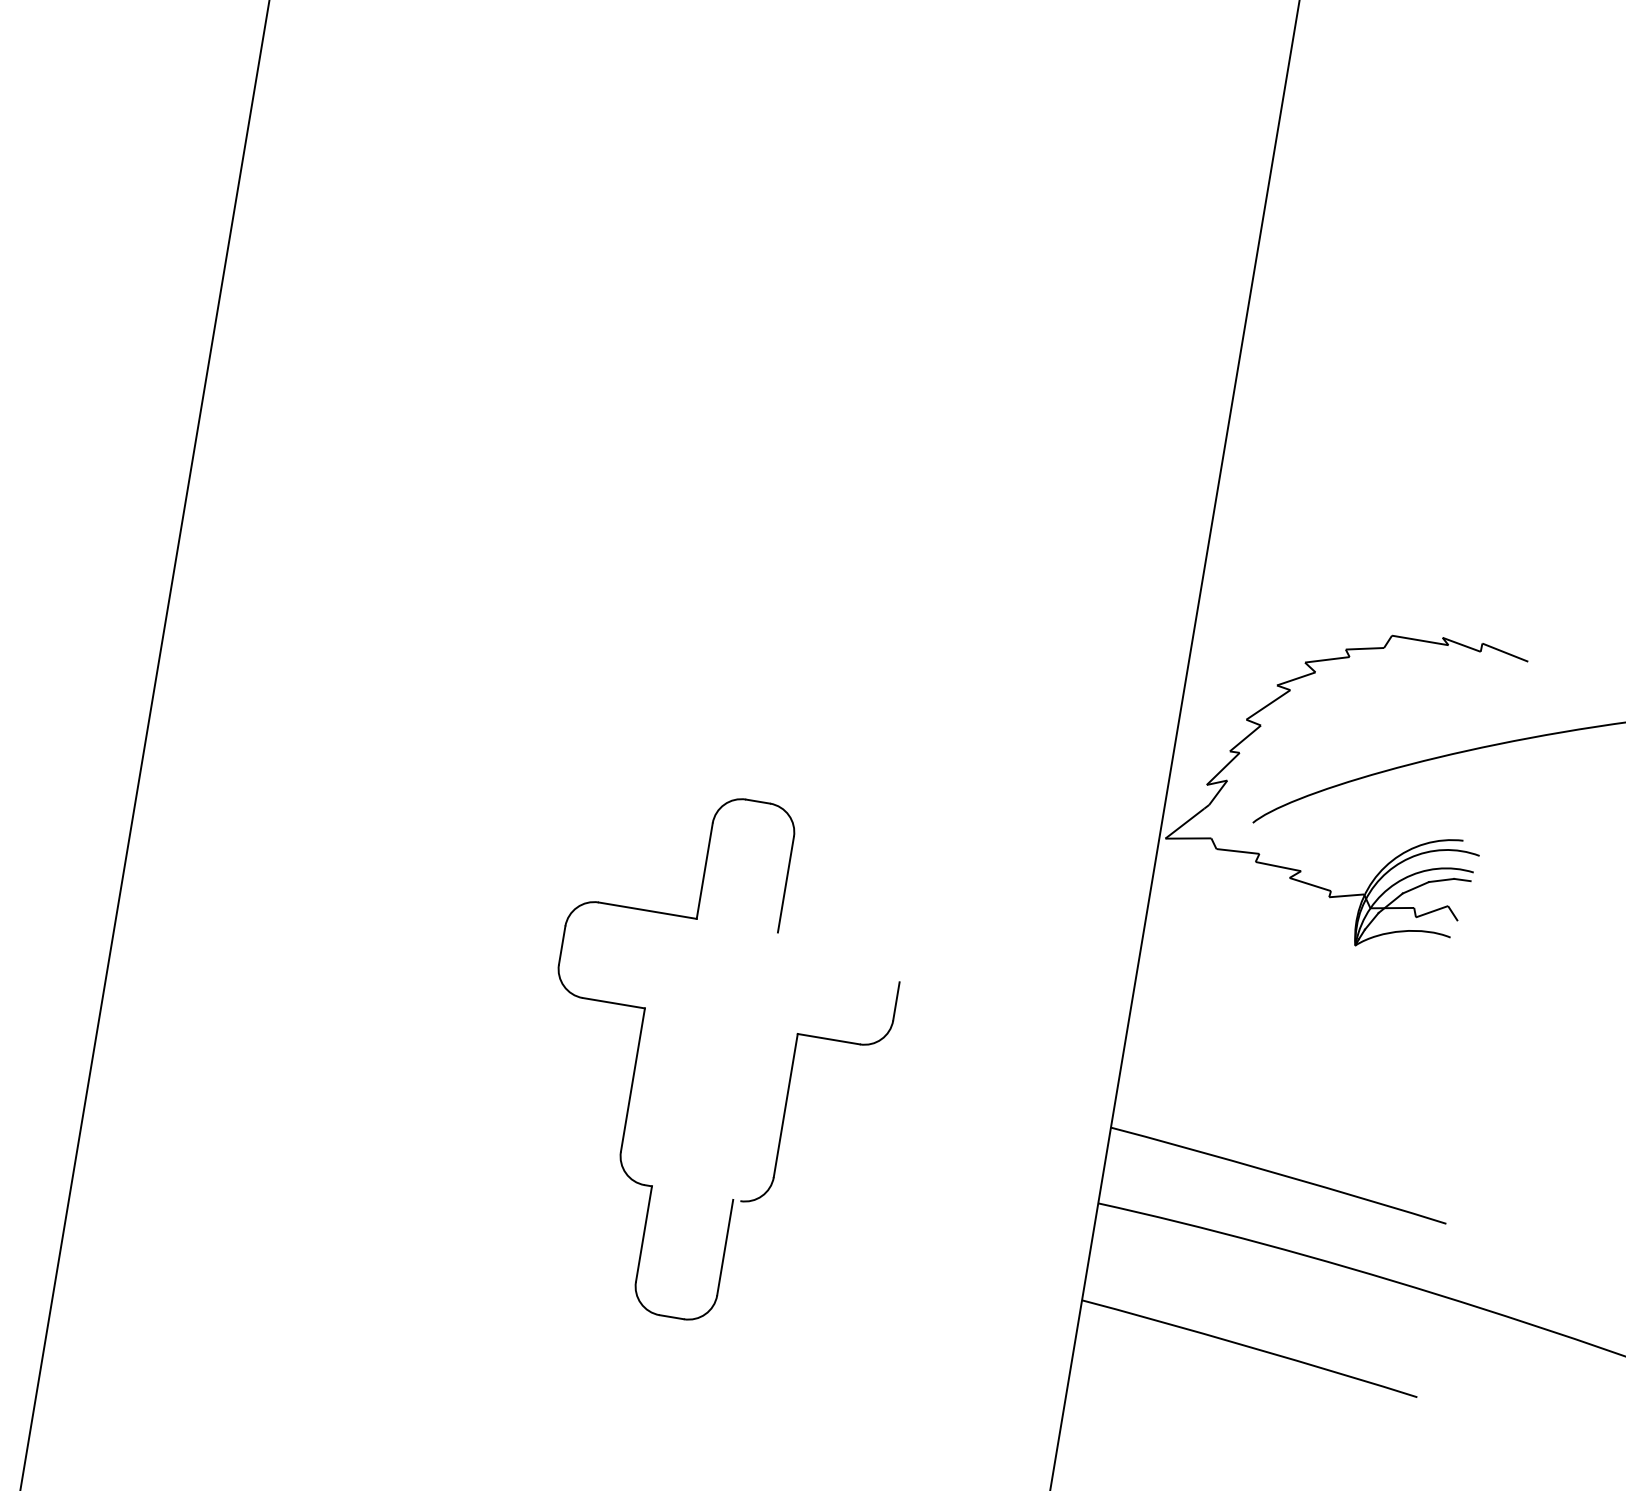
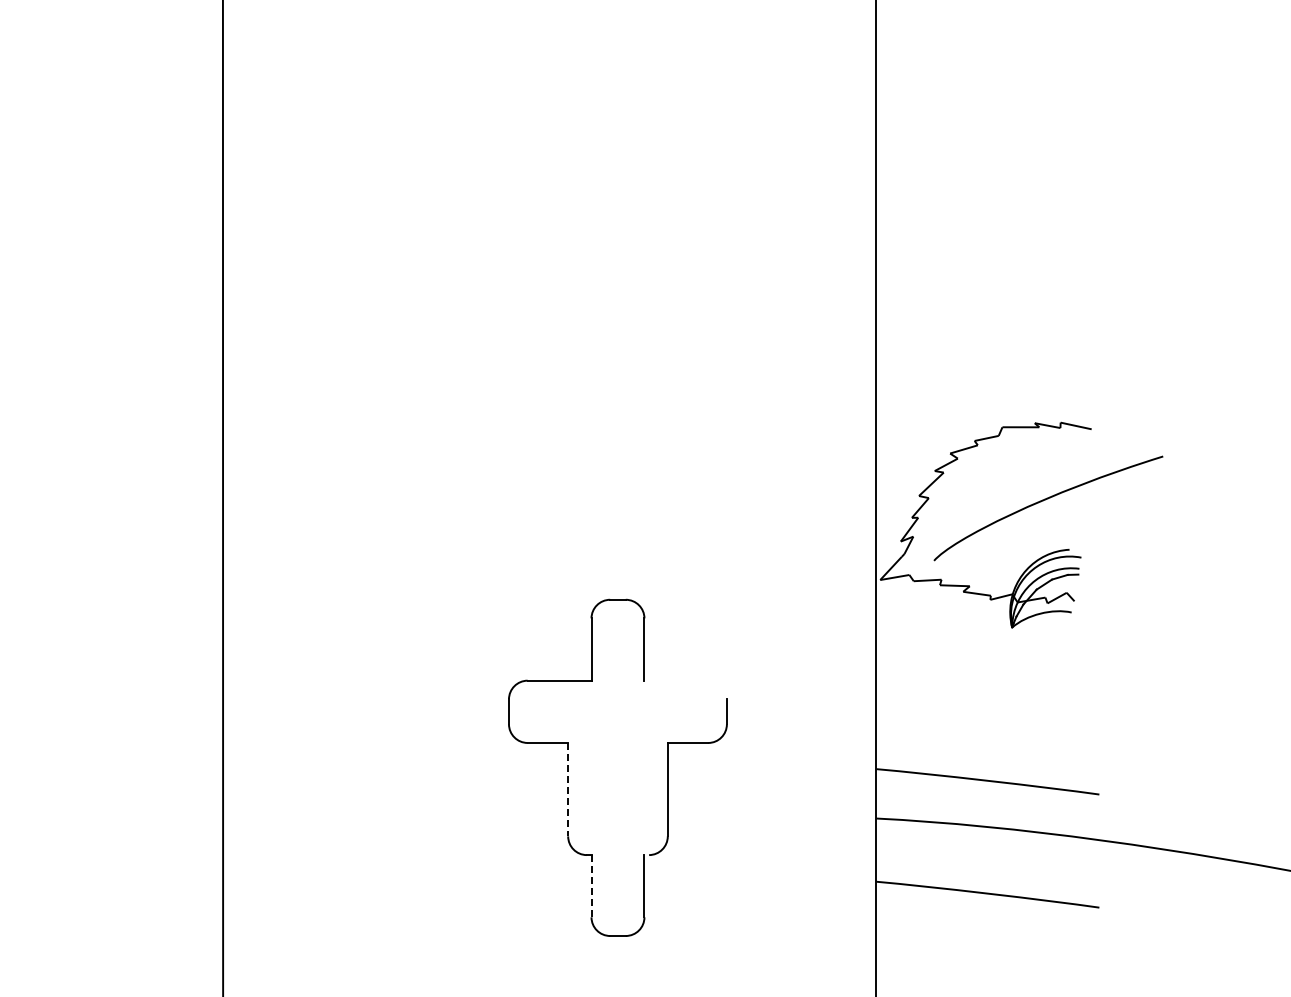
line: (633, 1079) -> (568, 789), solid -> dashed
line: (643, 1234) -> (591, 886), solid -> dashed

